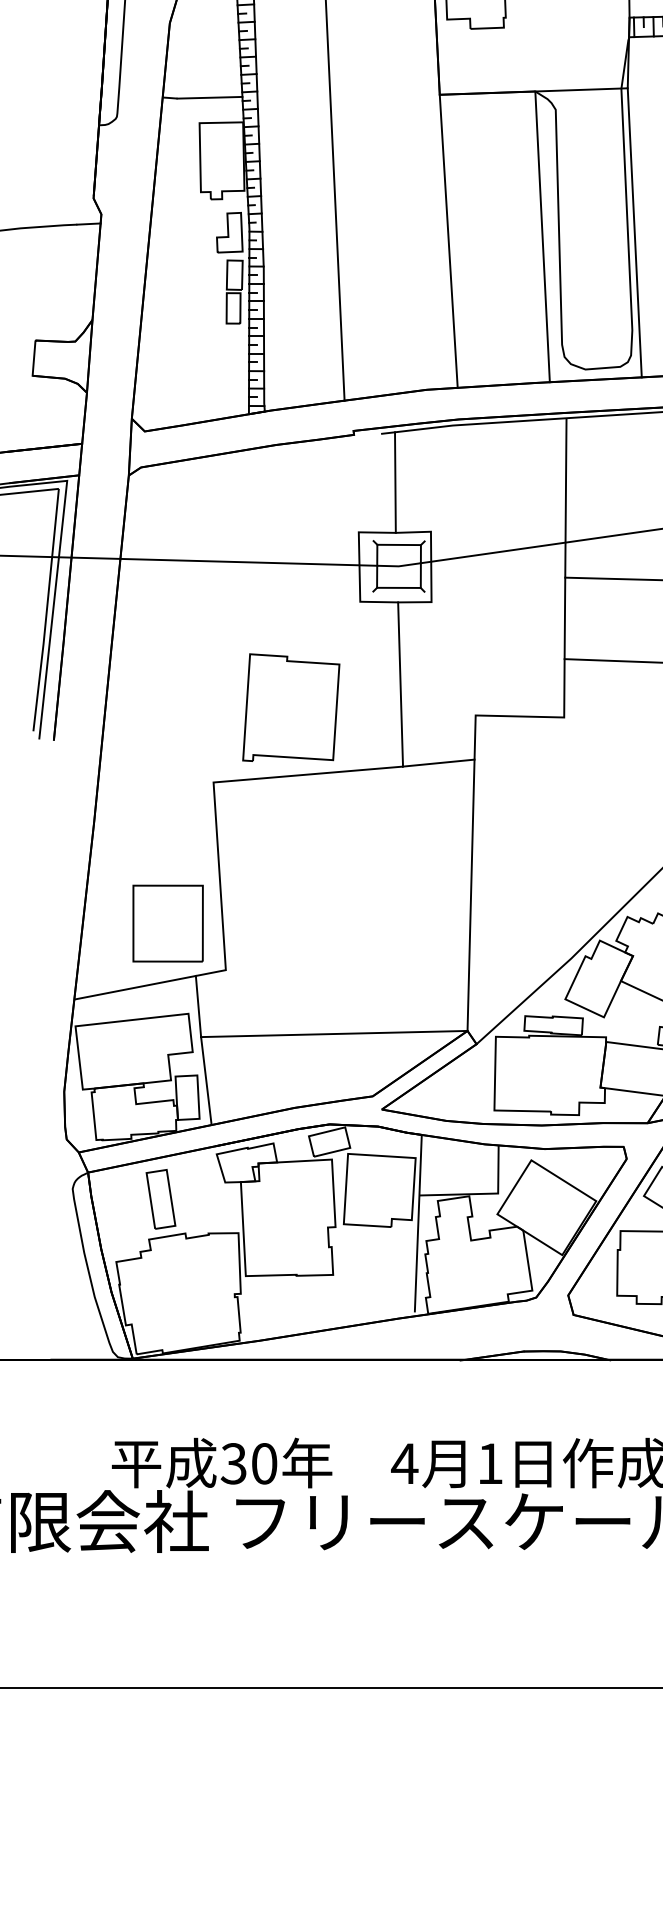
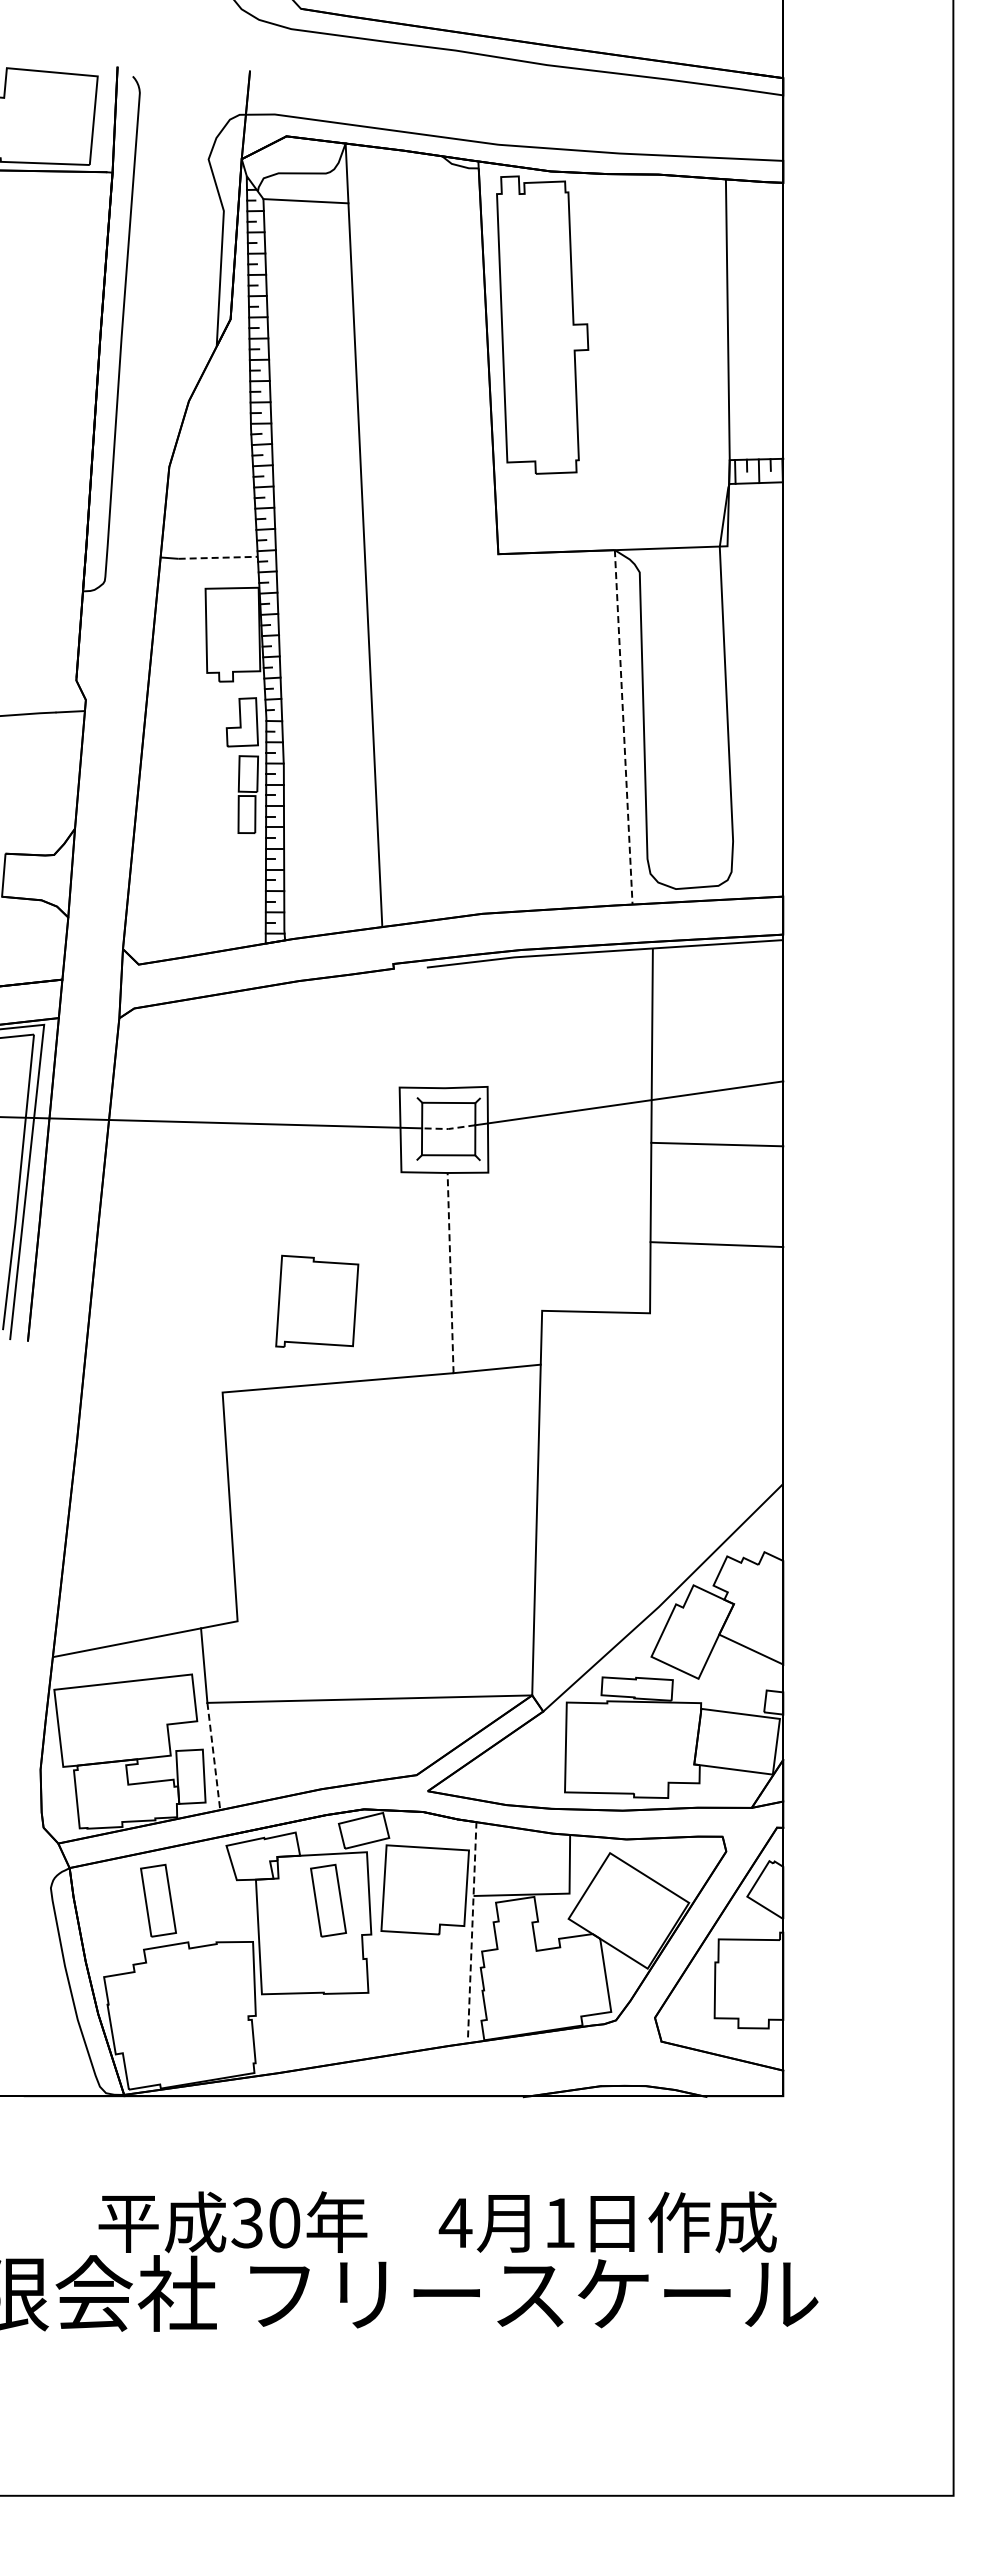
line: (210, 97) -> (218, 557), solid -> dashed
line: (634, 232) -> (735, 722), removed
line: (542, 236) -> (623, 727), solid -> dashed
line: (448, 241) -> (509, 732), removed
line: (394, 482) -> (443, 1026), removed
line: (398, 566) -> (448, 1129), solid -> dashed
line: (400, 684) -> (450, 1272), solid -> dashed
part: (290, 707) -> (316, 1301), size x0.7
part: (168, 923) -> (167, 1564), removed
line: (206, 1081) -> (213, 1756), solid -> dashed
part: (300, 1199) -> (328, 1900), added
line: (418, 1222) -> (472, 1929), solid -> dashed

